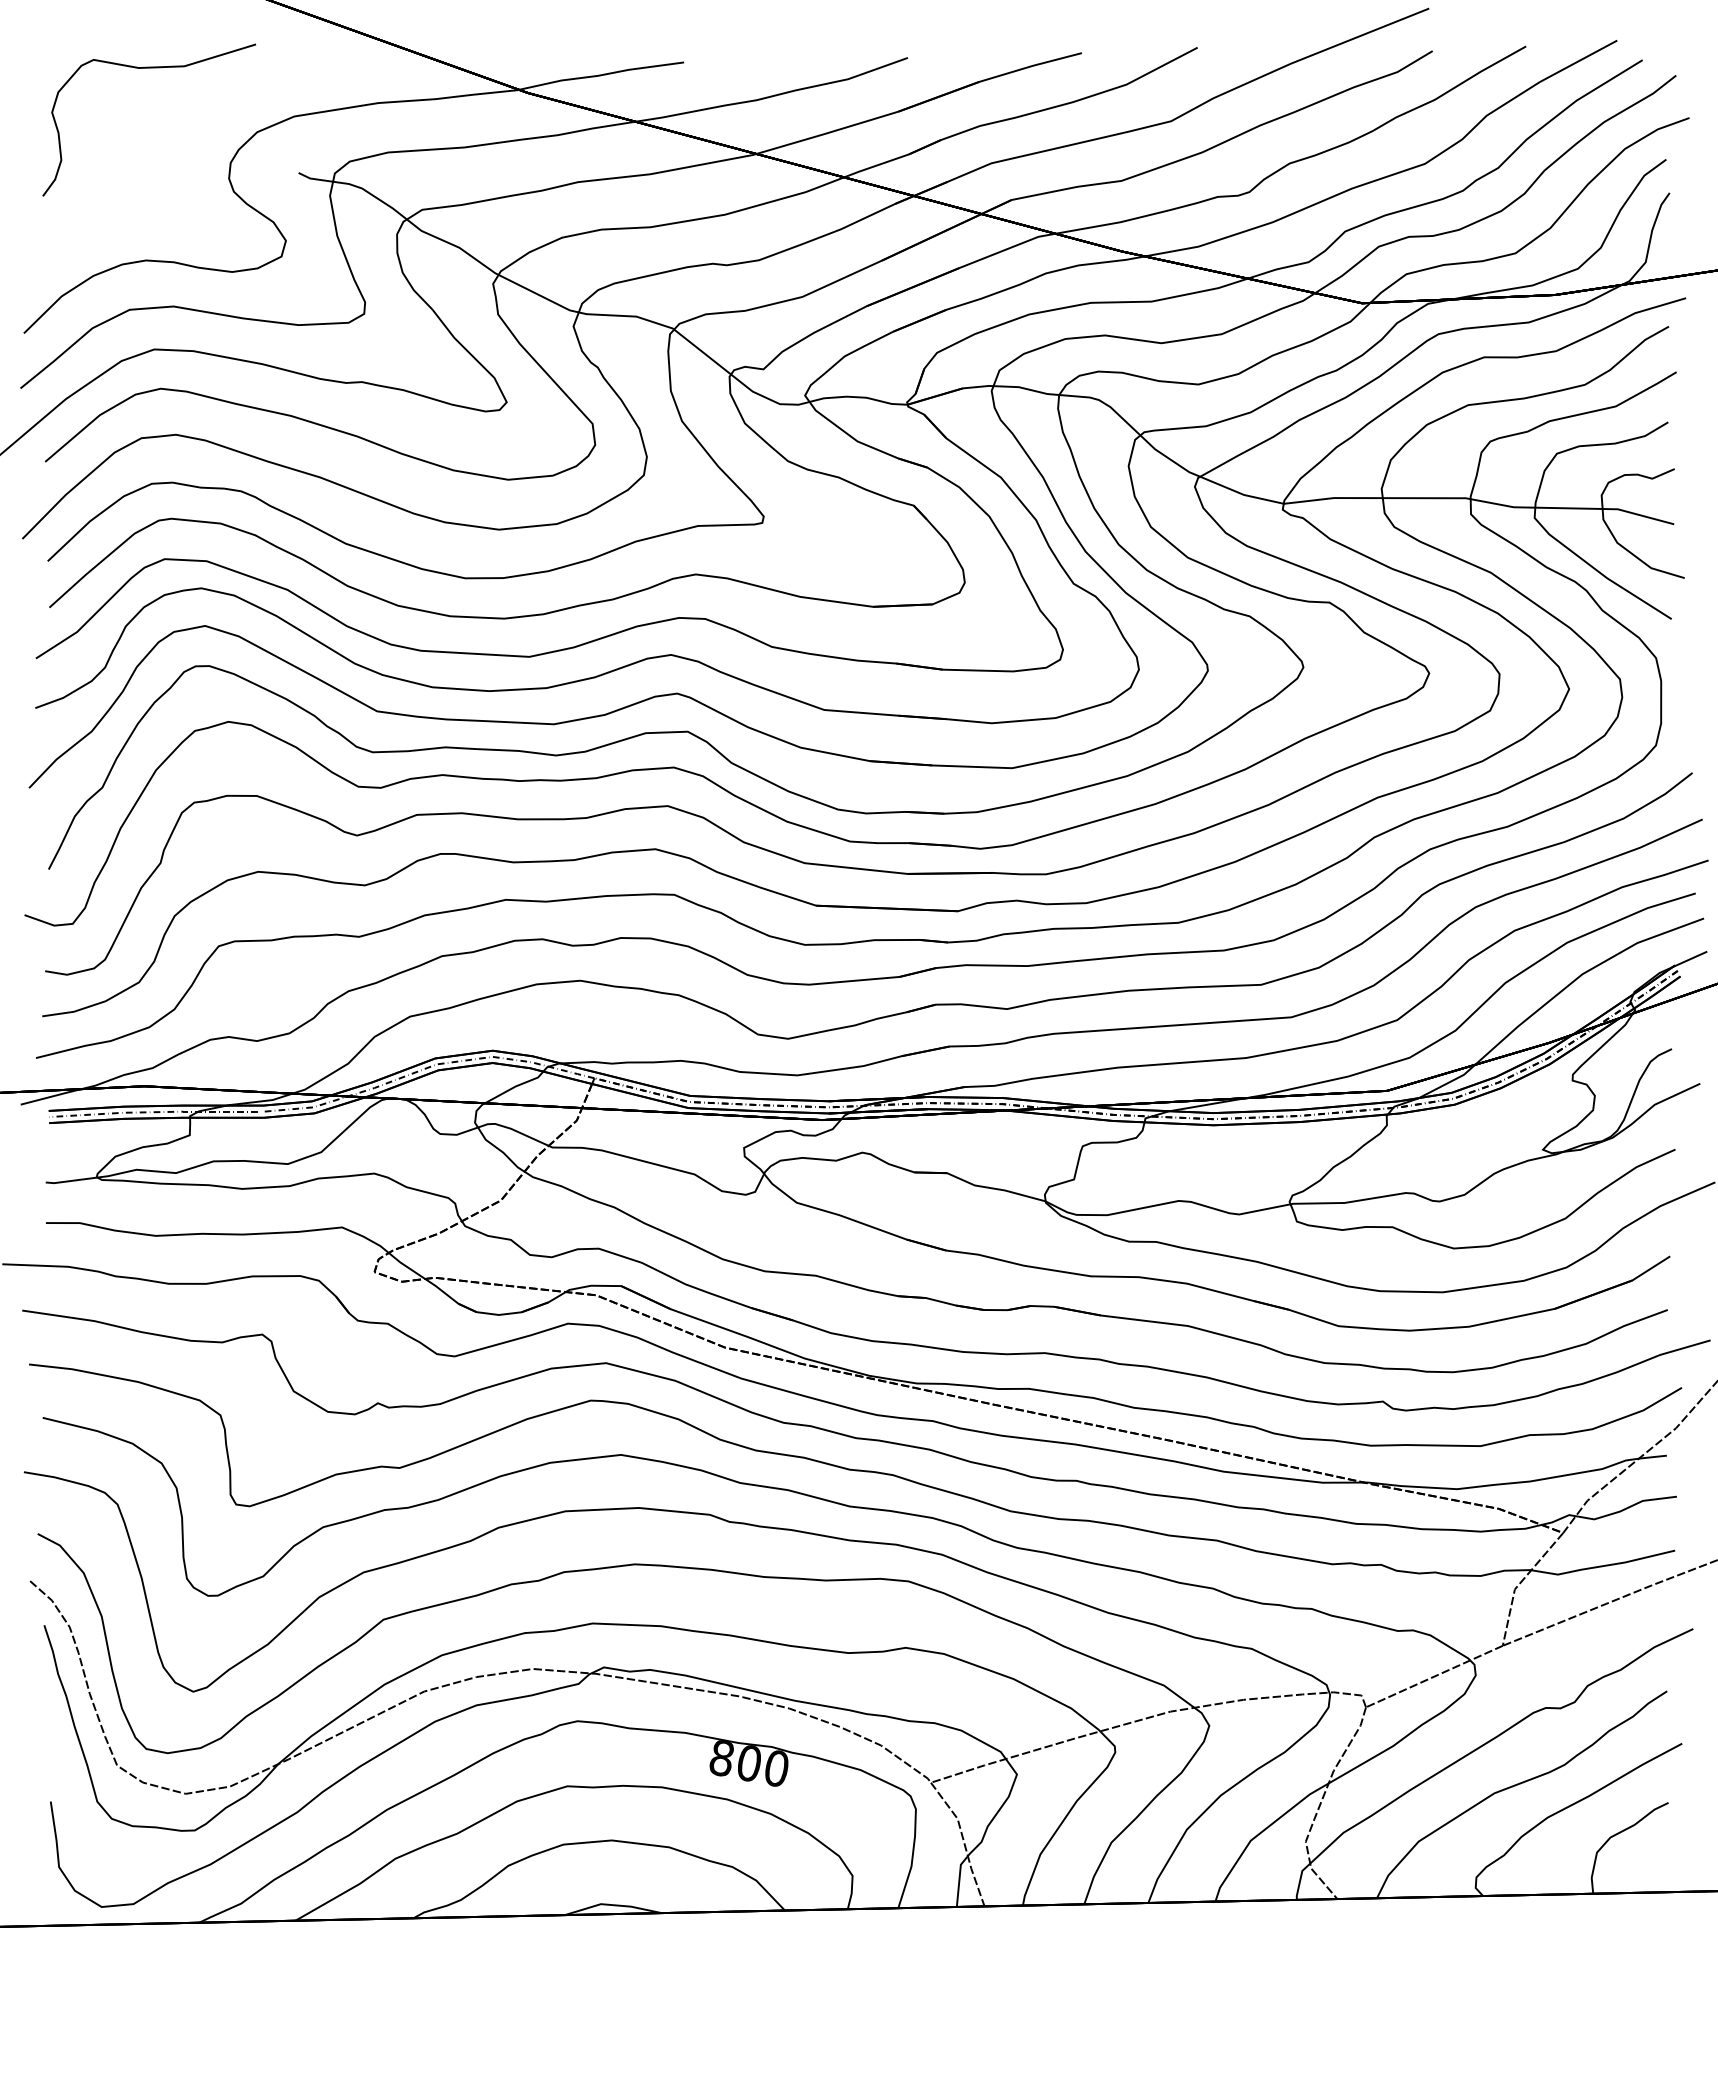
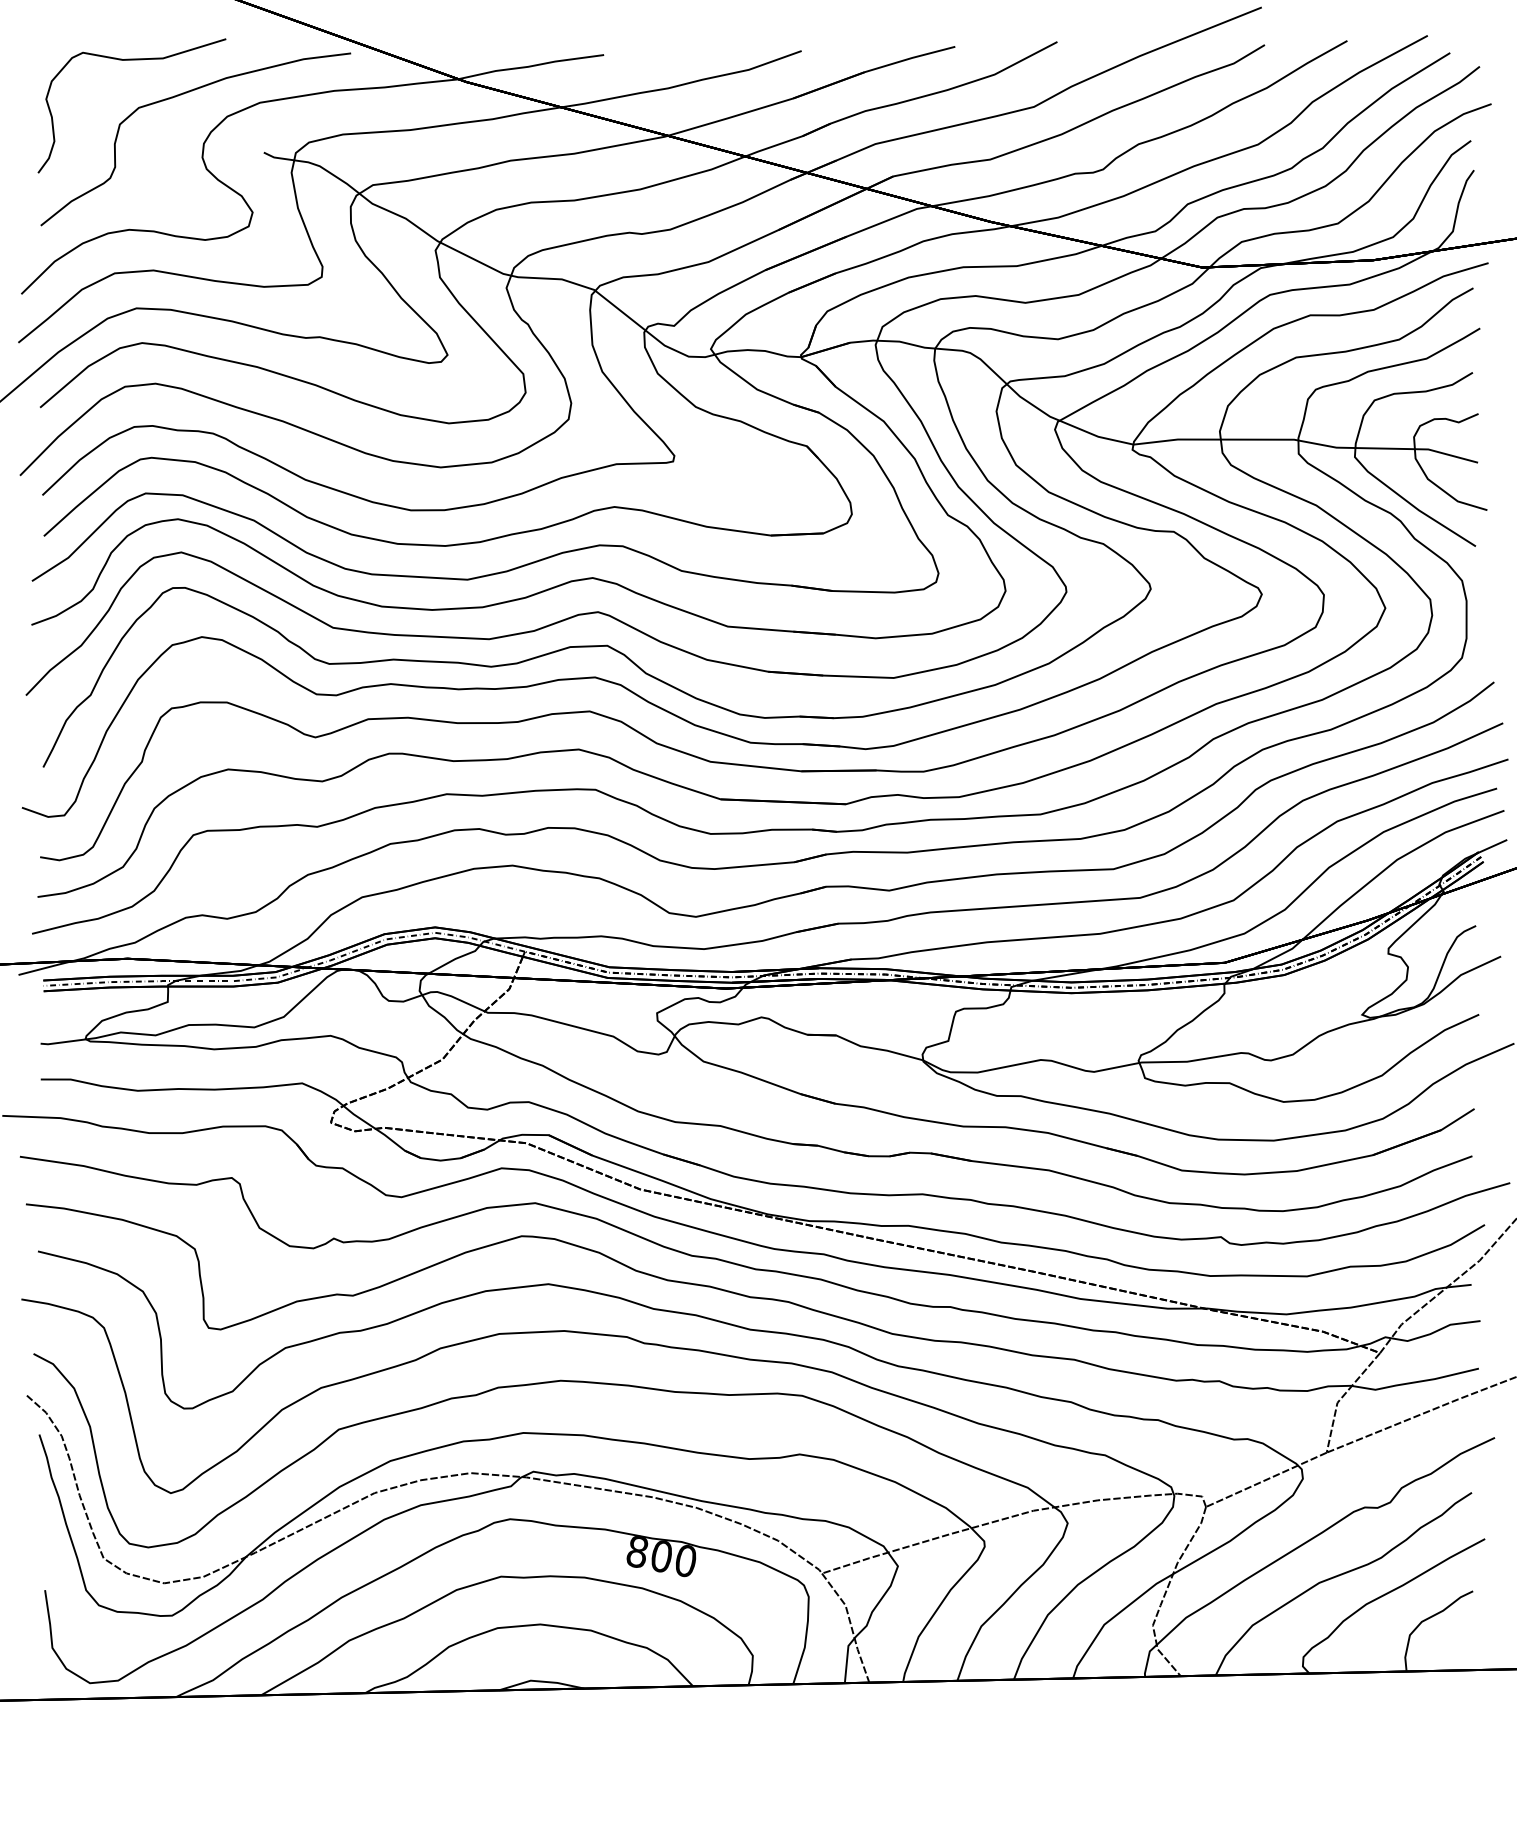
curve: (204, 108) -> (180, 95), added

